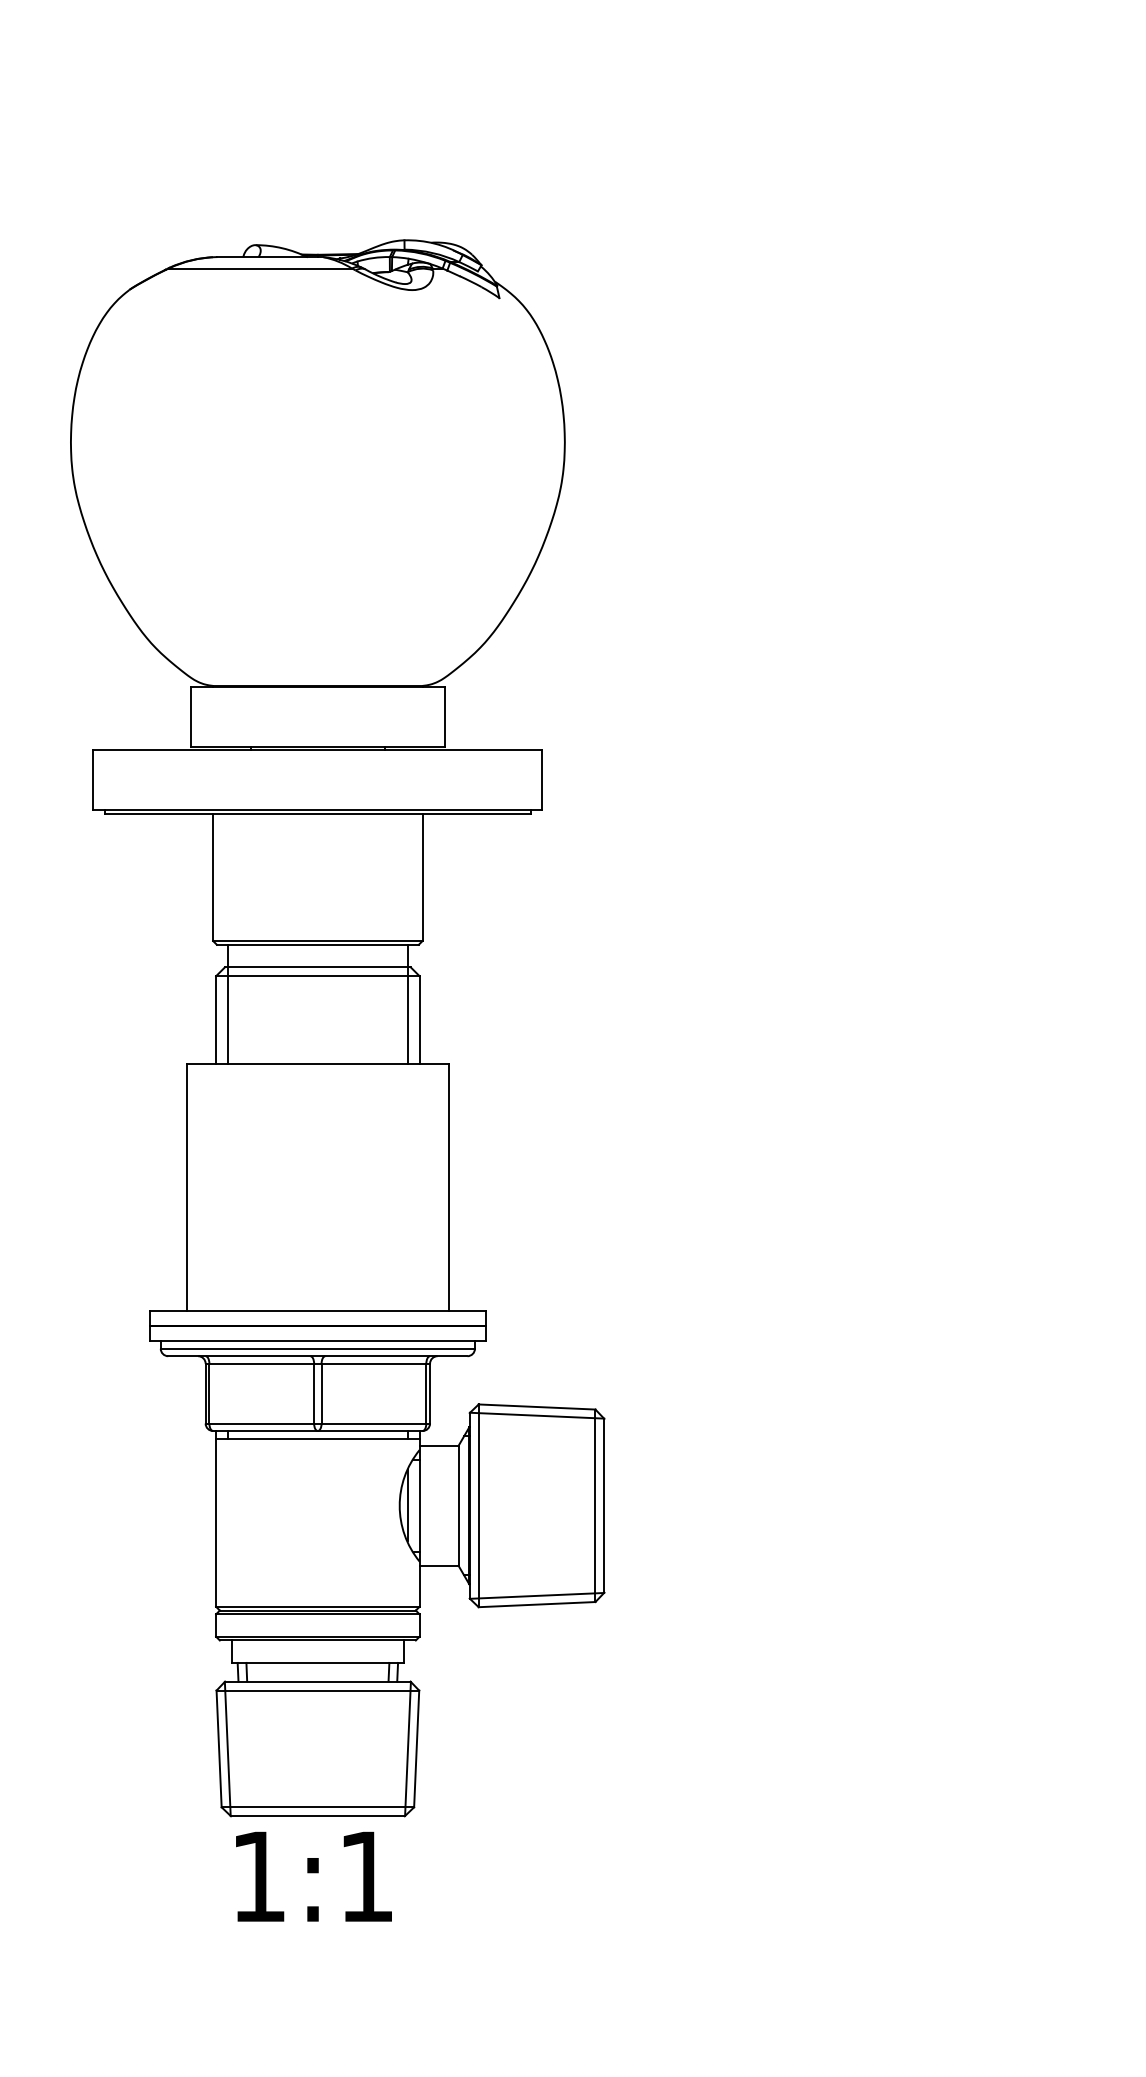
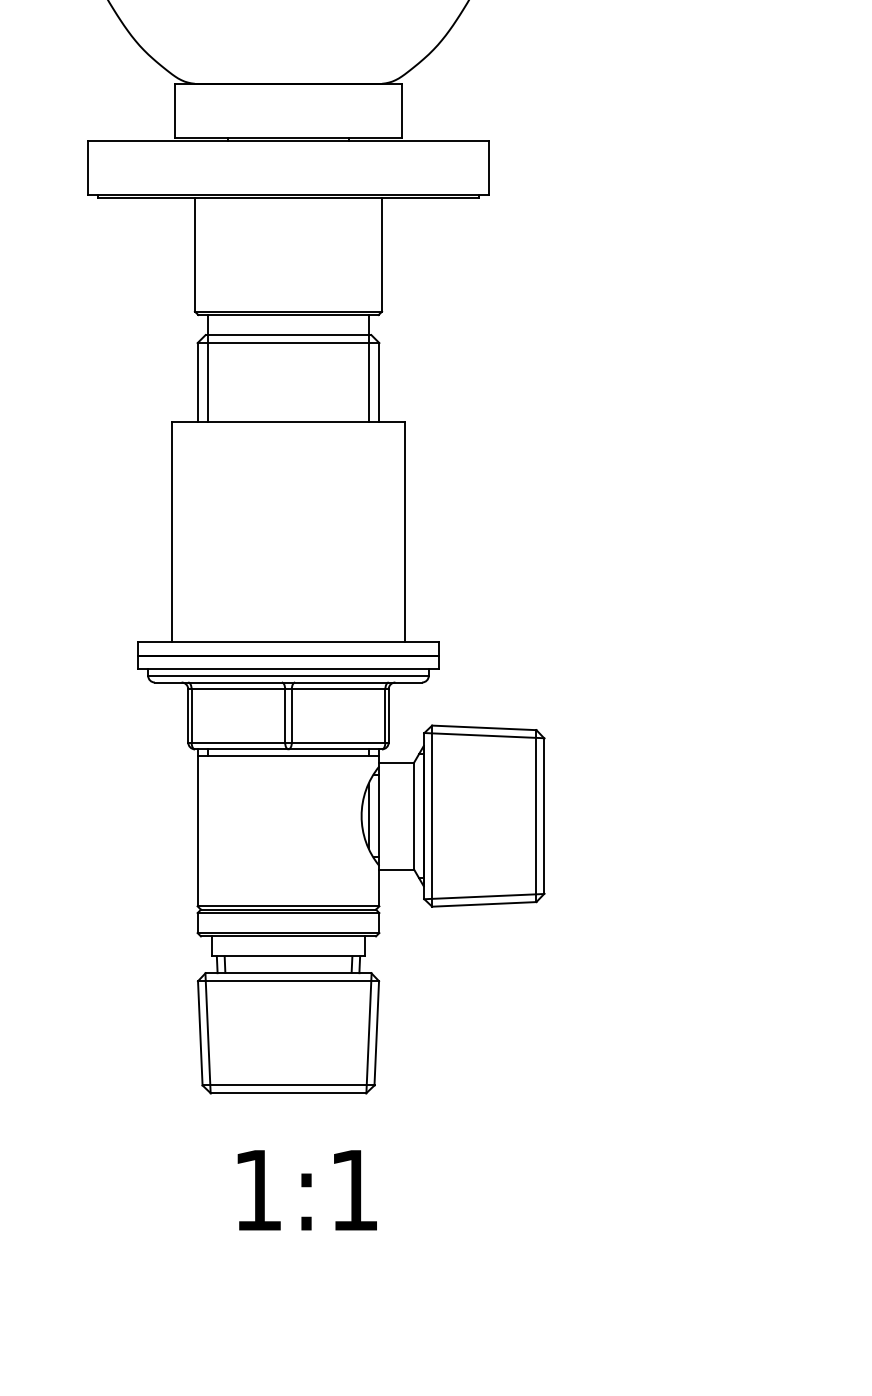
text: (313, 1876) -> (306, 1190), moved

